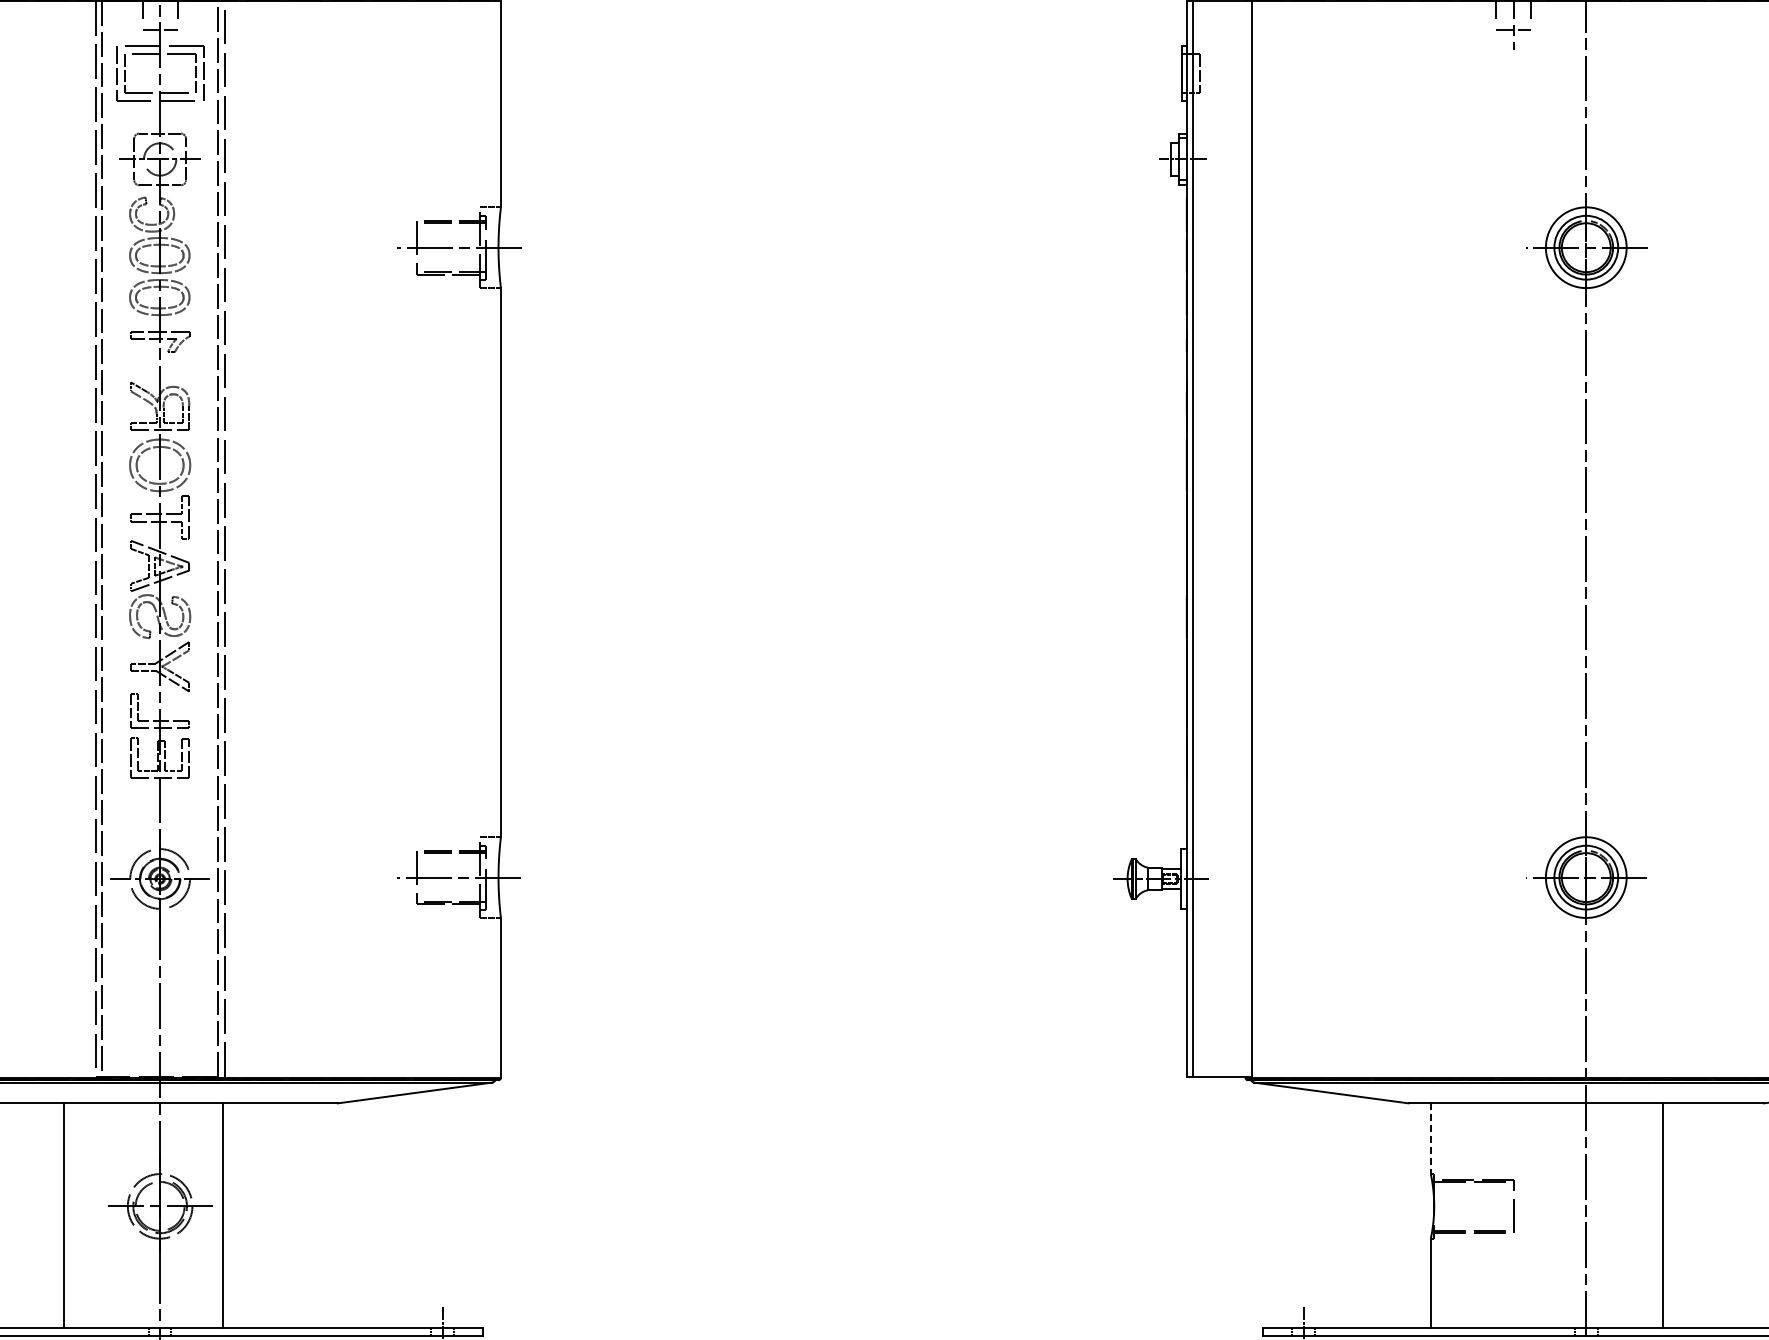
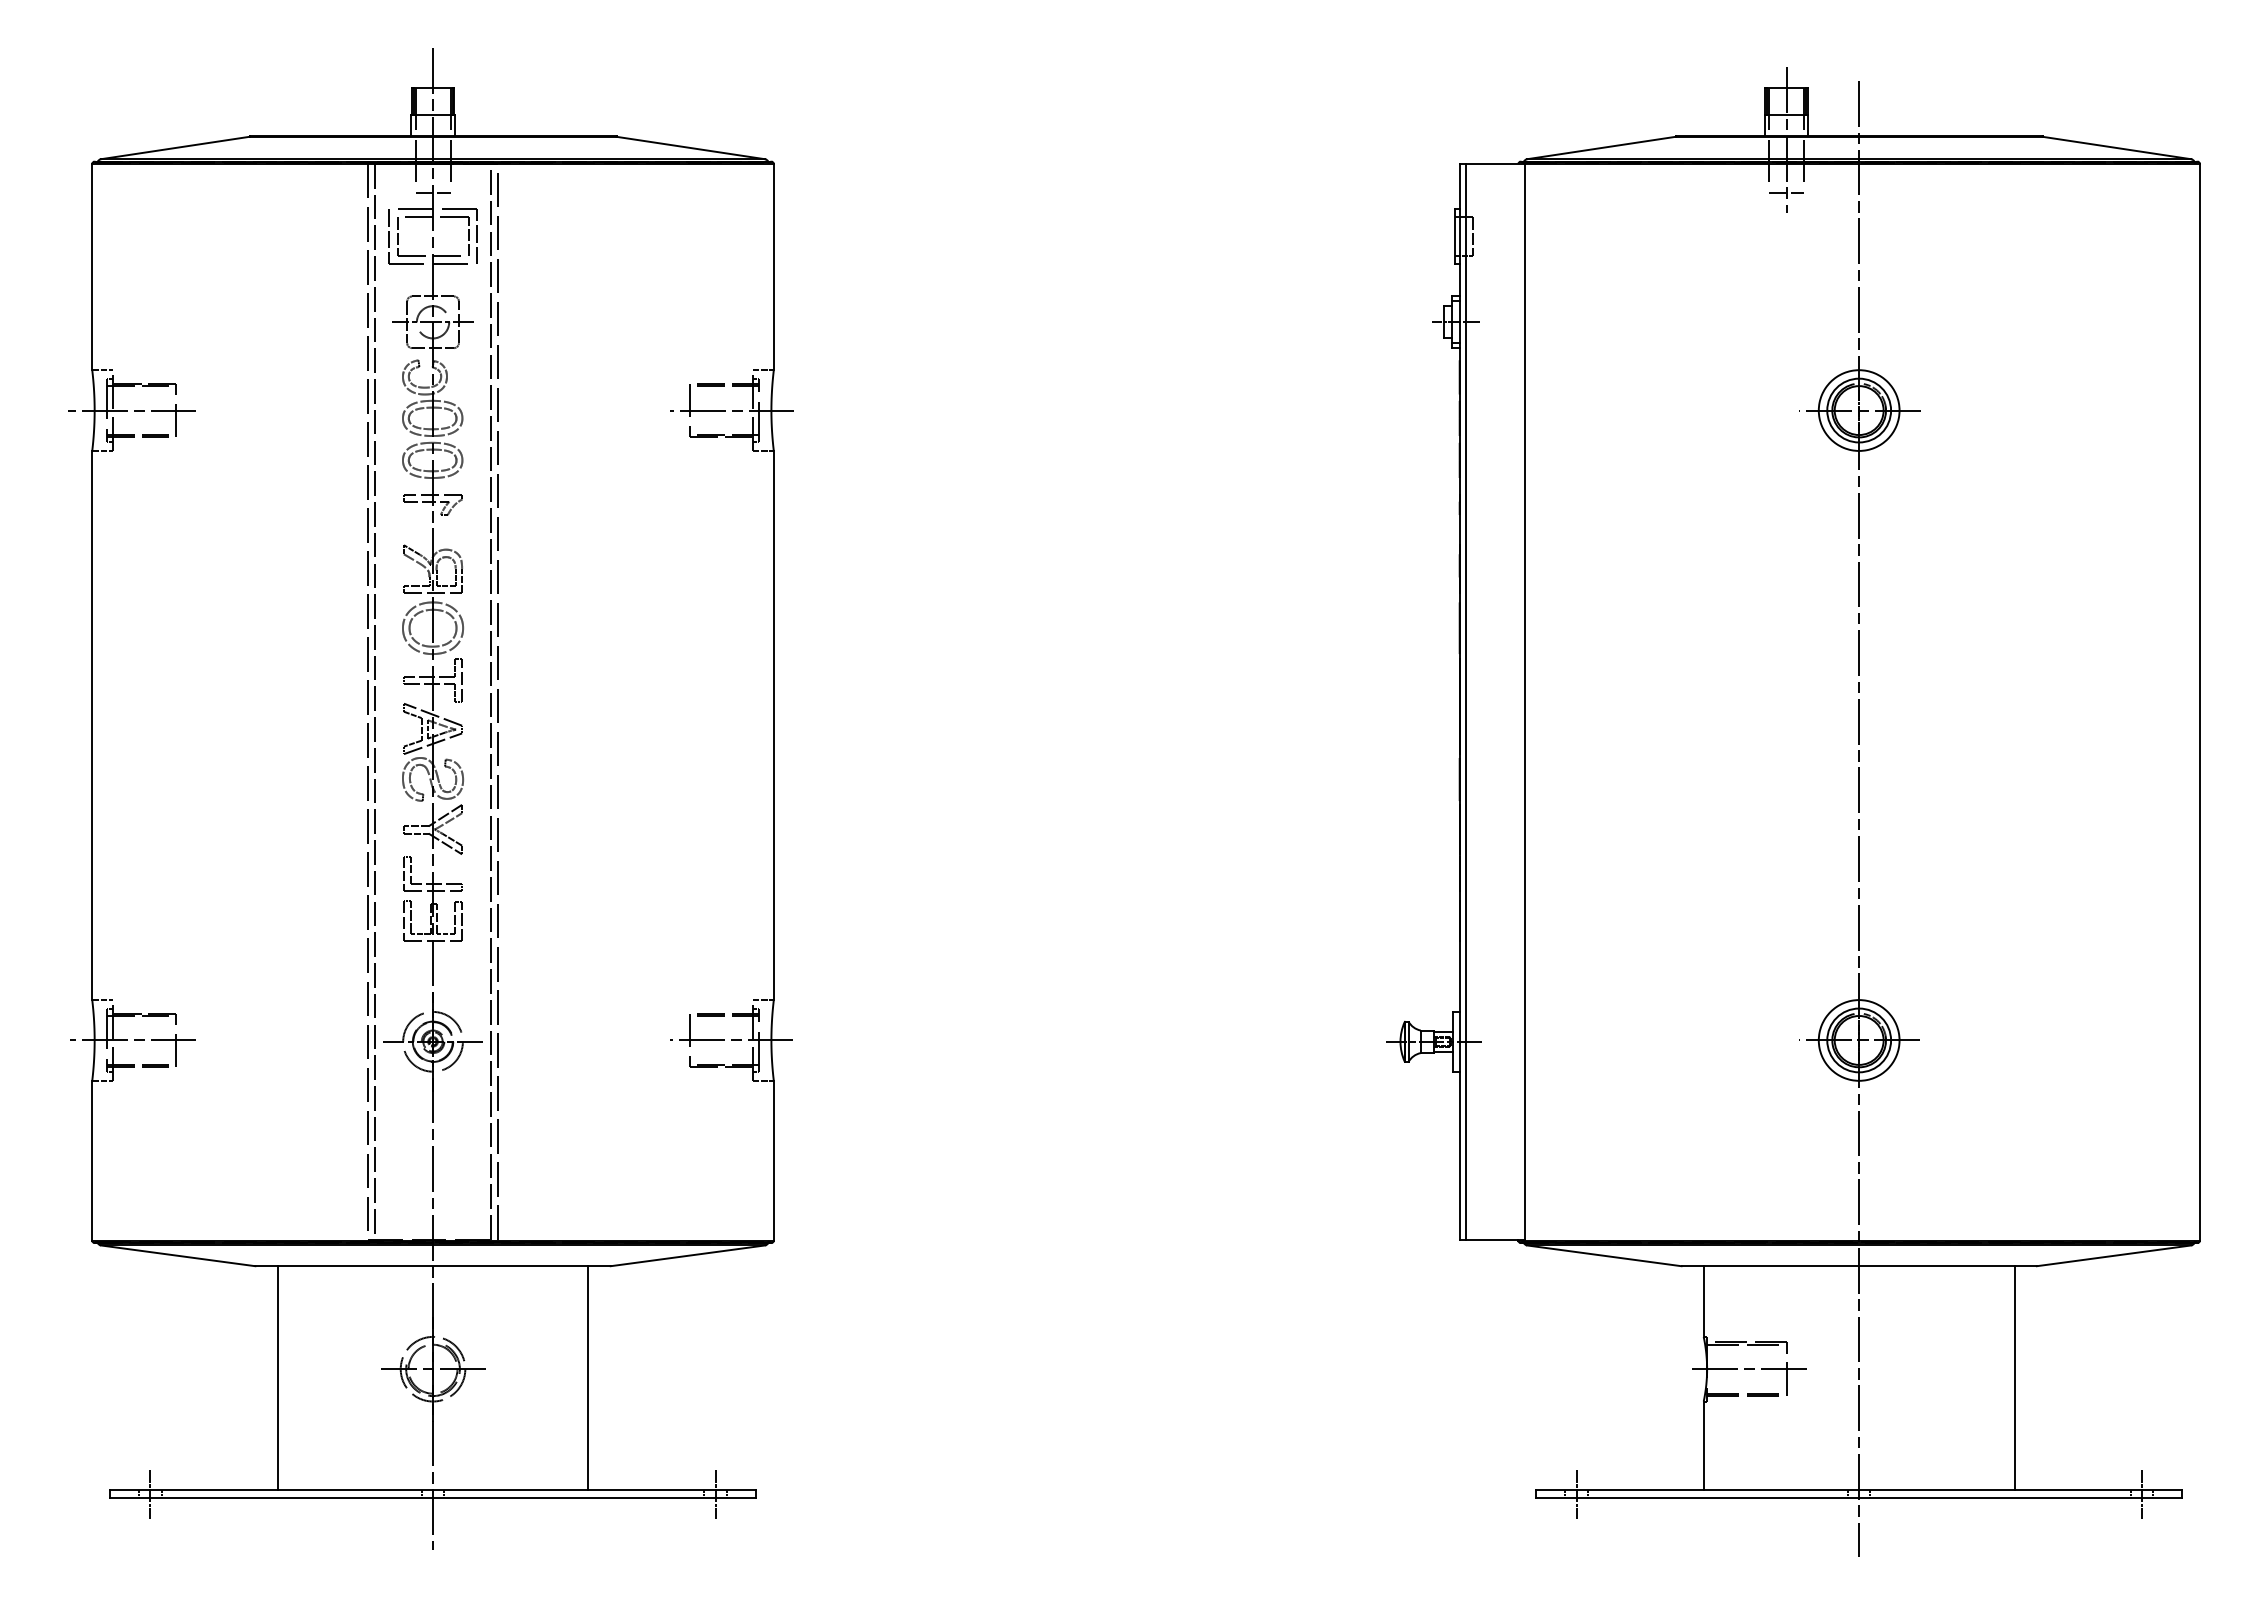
line: (1430, 1139) -> (1703, 1302), dashed -> solid
line: (1473, 1206) -> (1746, 1369), added
line: (63, 1215) -> (277, 1378), moved
line: (222, 1215) -> (588, 1378), moved
line: (1662, 1215) -> (2014, 1378), moved

